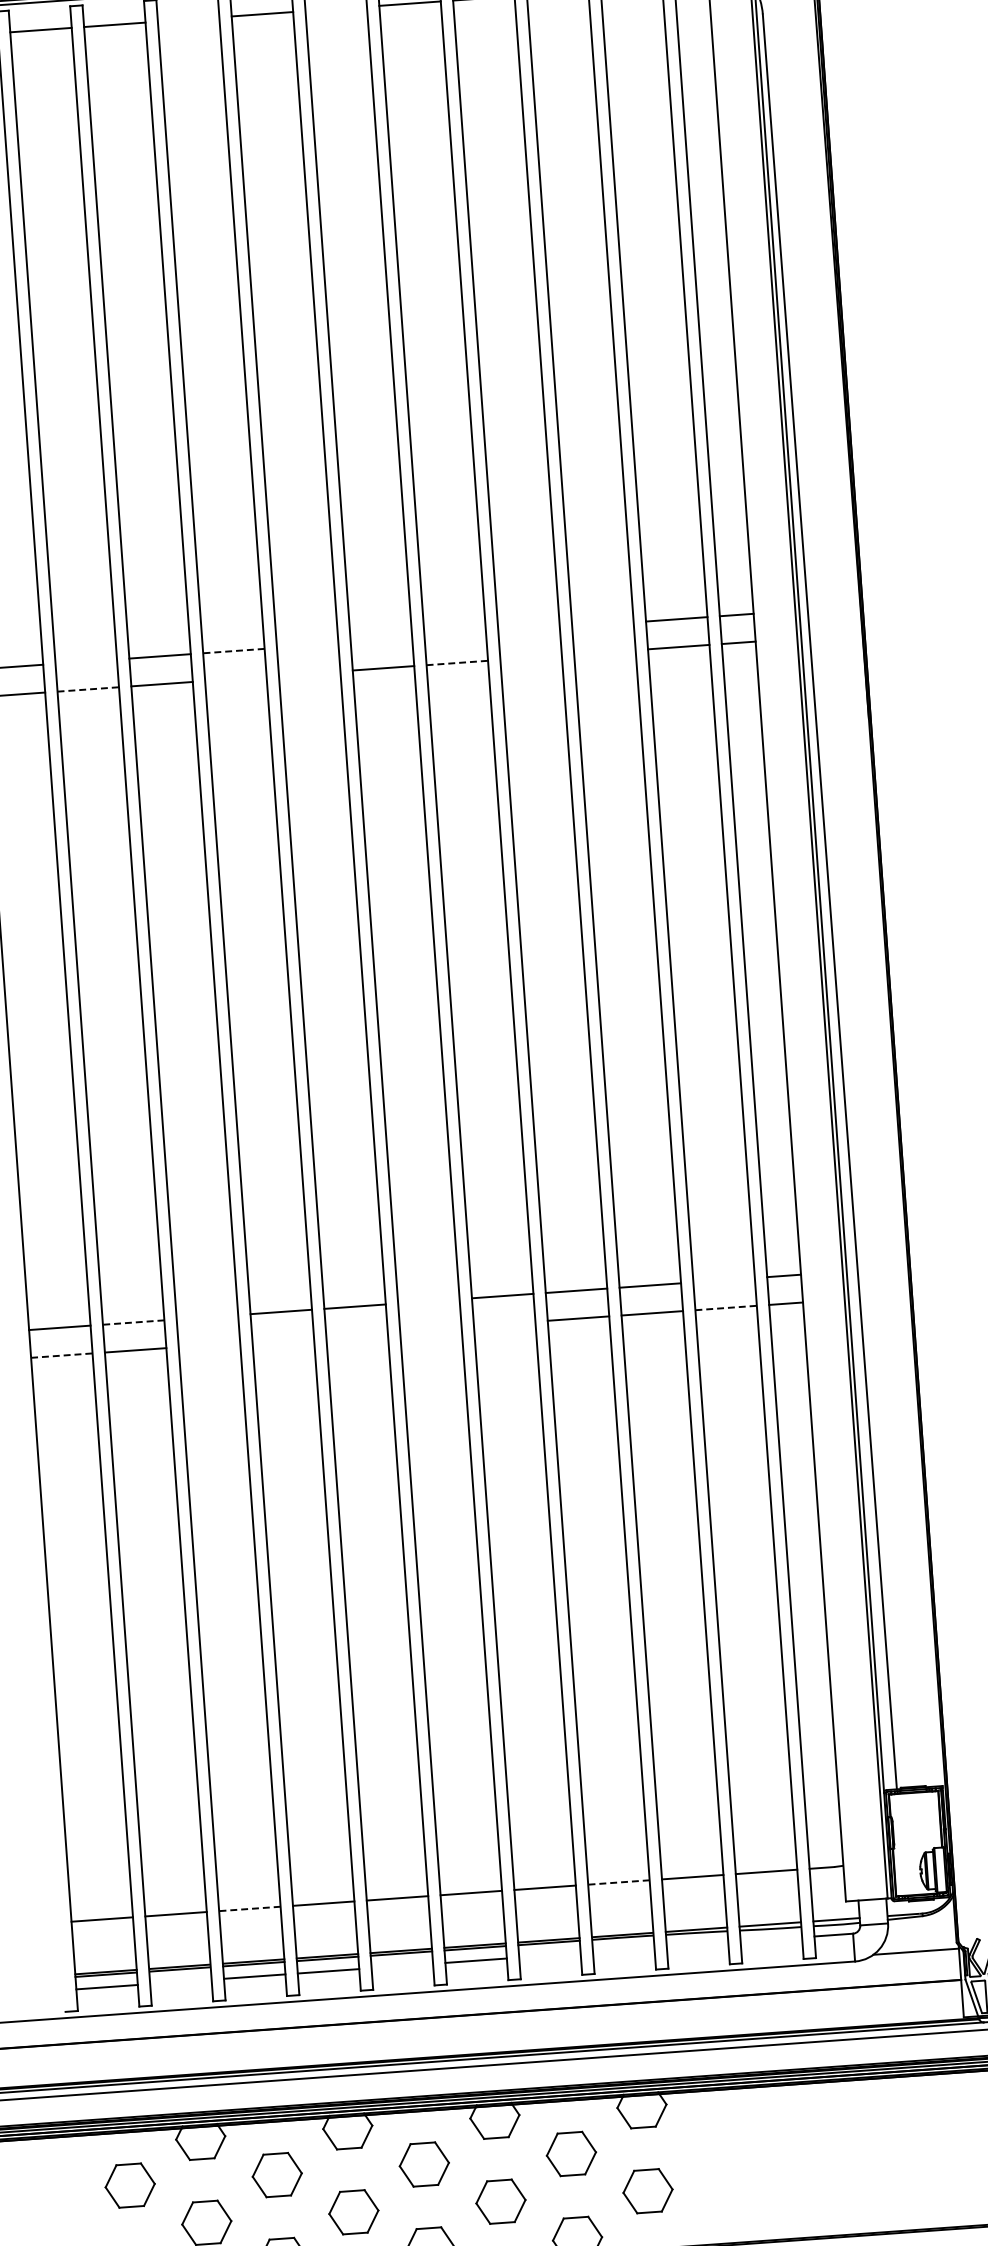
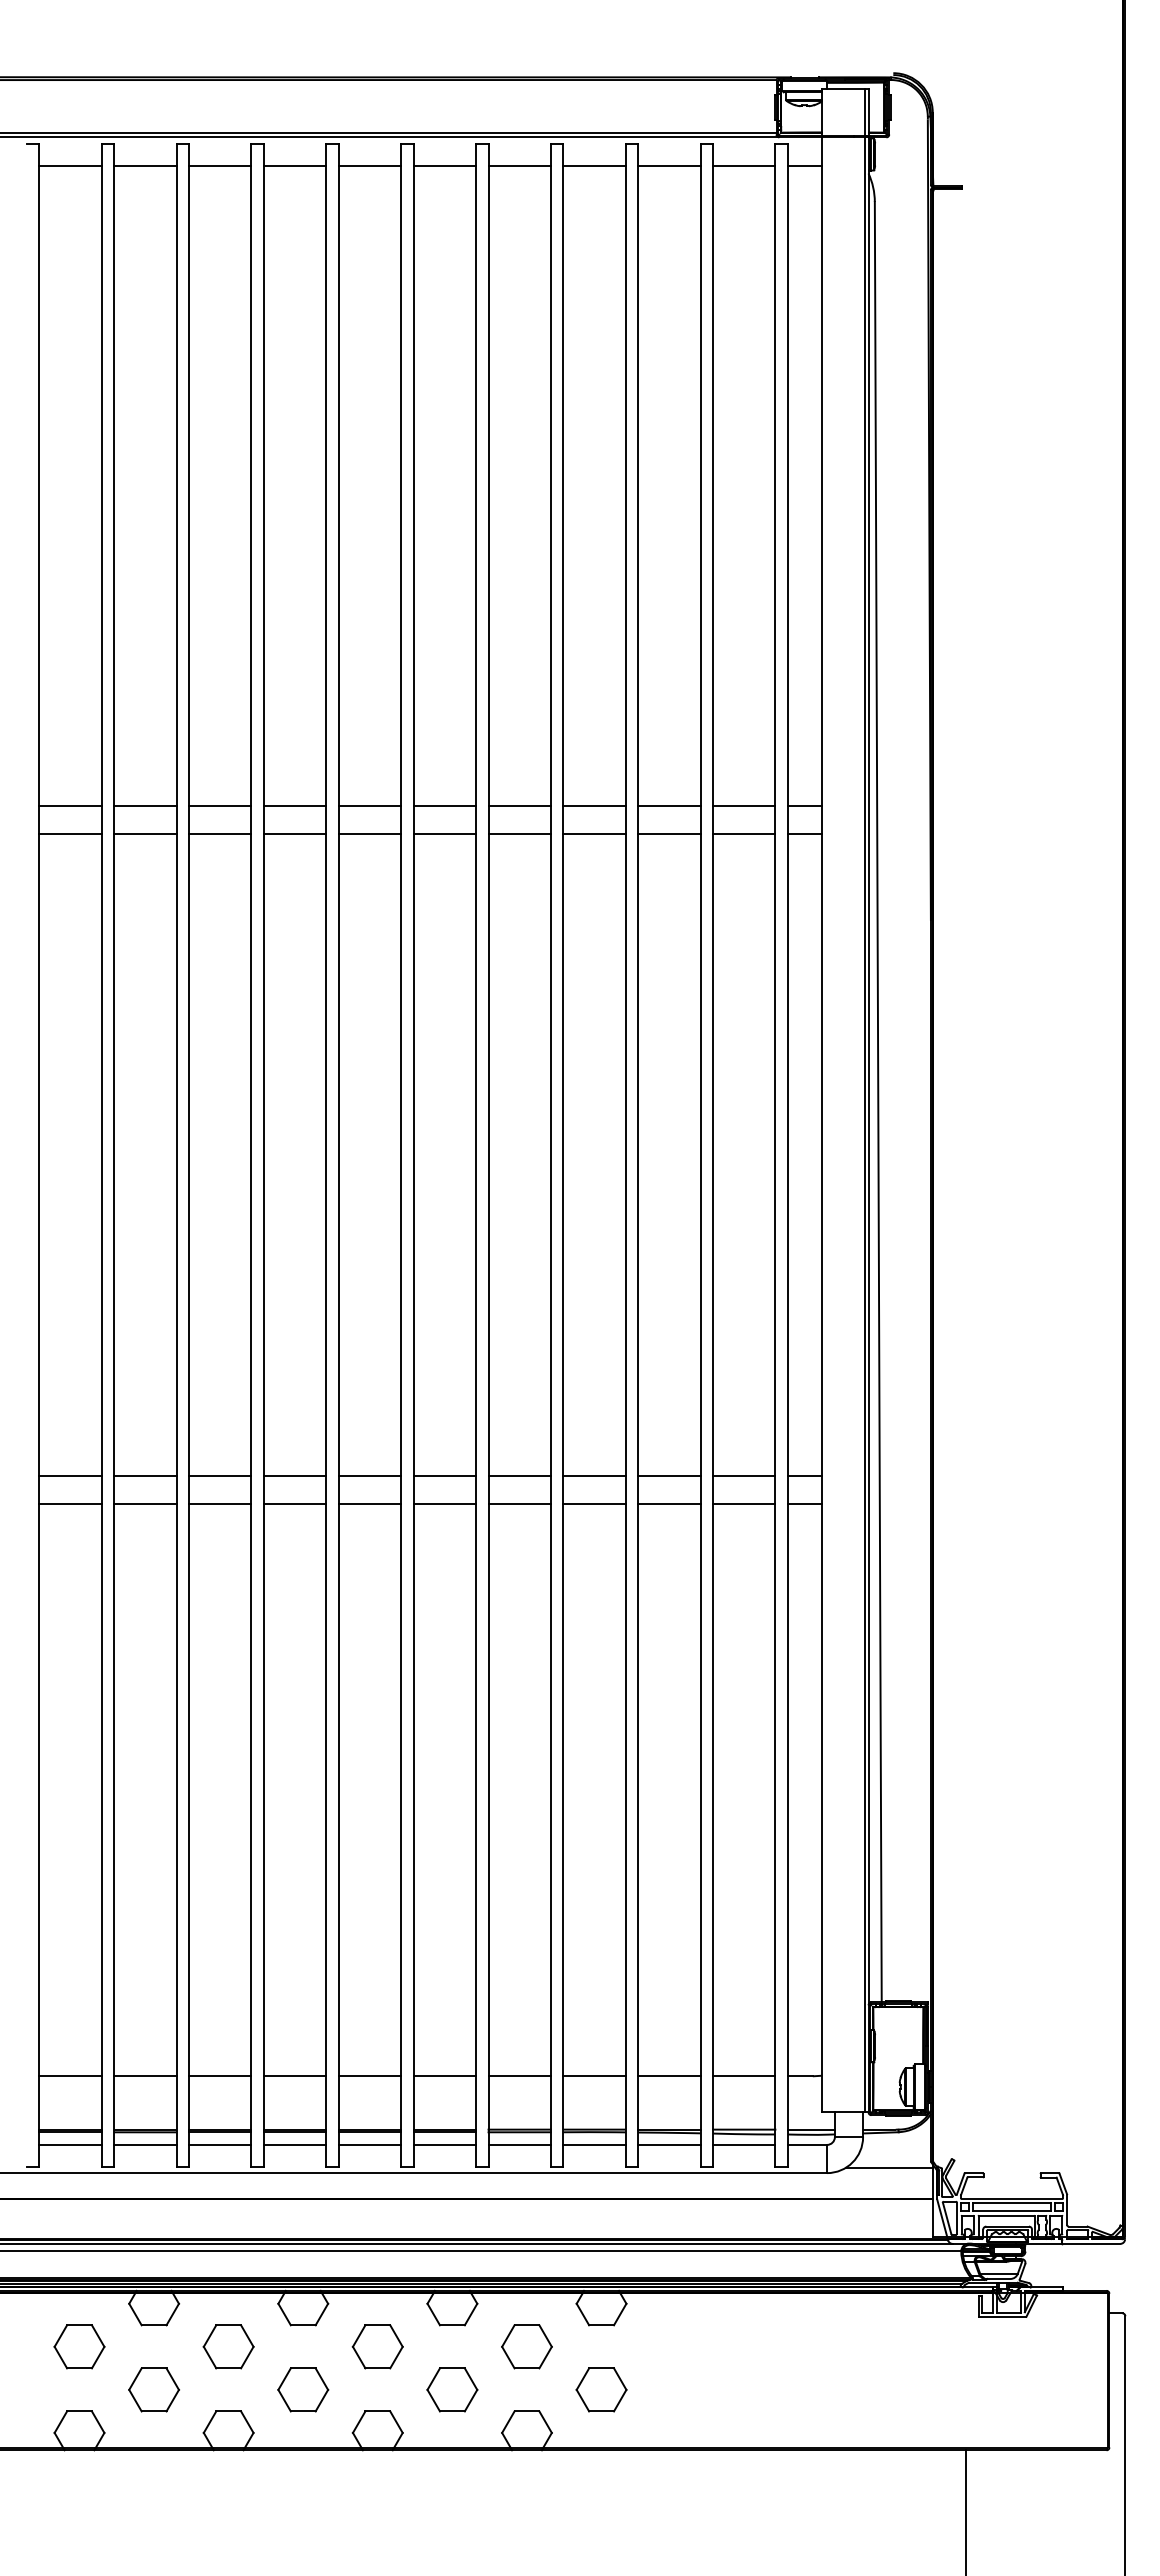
line: (335, 8) -> (444, 165), added
line: (188, 19) -> (294, 165), added
line: (603, 625) -> (669, 806), added
line: (529, 630) -> (594, 806), added
line: (455, 635) -> (519, 806), added
line: (381, 640) -> (444, 806), added
line: (307, 646) -> (369, 806), added
line: (233, 651) -> (294, 806), dashed -> solid
line: (605, 652) -> (669, 834), added
line: (531, 657) -> (594, 834), added
line: (86, 662) -> (145, 806), added
line: (458, 663) -> (520, 834), dashed -> solid
line: (309, 673) -> (369, 834), added
line: (235, 679) -> (294, 834), added
line: (88, 689) -> (145, 834), dashed -> solid
line: (724, 1280) -> (744, 1476), added
line: (428, 1301) -> (444, 1476), added
line: (726, 1308) -> (744, 1504), dashed -> solid
line: (207, 1317) -> (220, 1476), added
line: (132, 1322) -> (144, 1476), dashed -> solid
line: (504, 1323) -> (519, 1504), added
line: (430, 1329) -> (444, 1504), added
line: (356, 1334) -> (369, 1504), added
line: (282, 1339) -> (294, 1504), added
line: (209, 1345) -> (220, 1504), added
line: (62, 1355) -> (71, 1504), dashed -> solid
line: (618, 1882) -> (594, 2076), dashed -> solid
line: (249, 1909) -> (219, 2076), dashed -> solid
line: (771, 1939) -> (744, 2144), added
line: (697, 1944) -> (669, 2144), added
line: (623, 1949) -> (594, 2144), added
line: (549, 1955) -> (519, 2144), added
line: (401, 1965) -> (369, 2144), added
line: (180, 1981) -> (145, 2144), added

